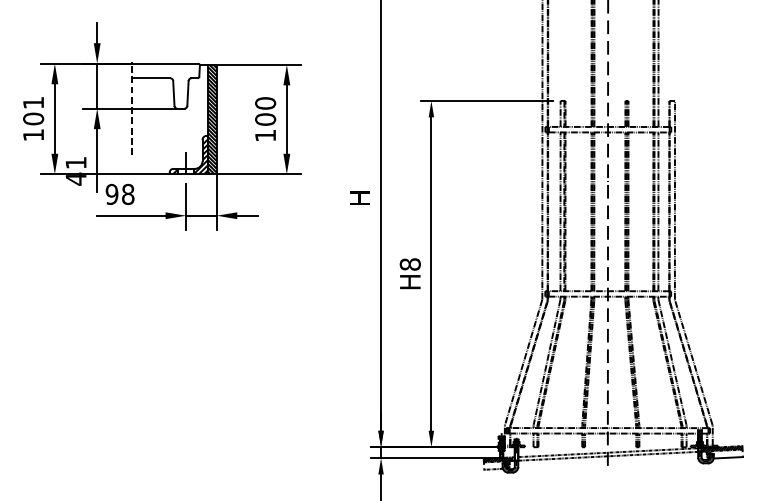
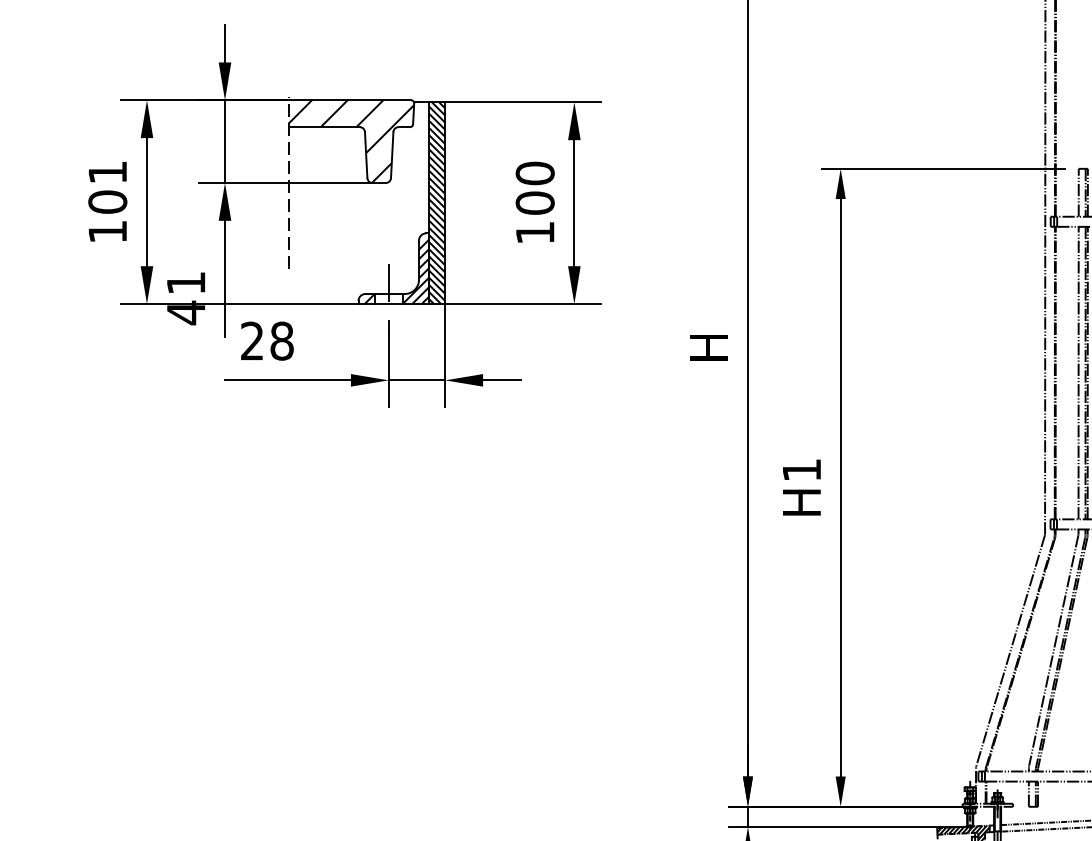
hatch: (165, 85) -> (350, 140), added
text: (111, 194) -> (251, 341), 98 -> 28
text: (409, 264) -> (800, 470), H8 -> H1

